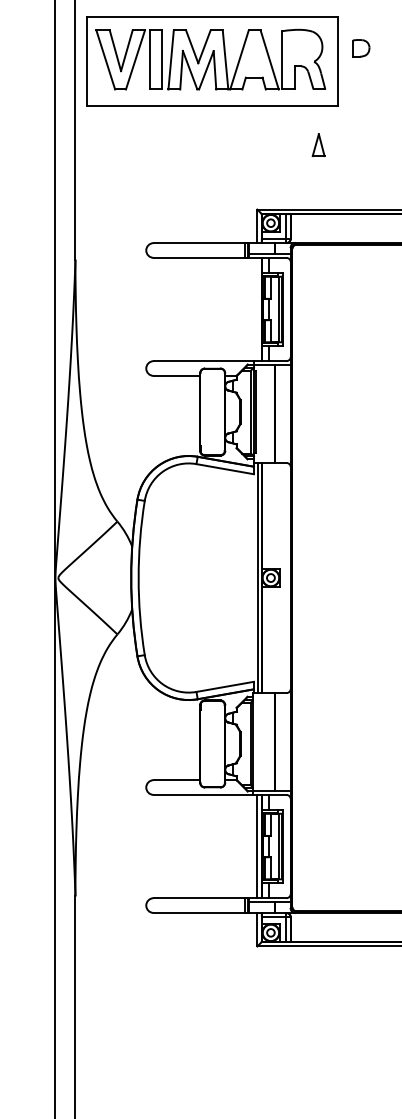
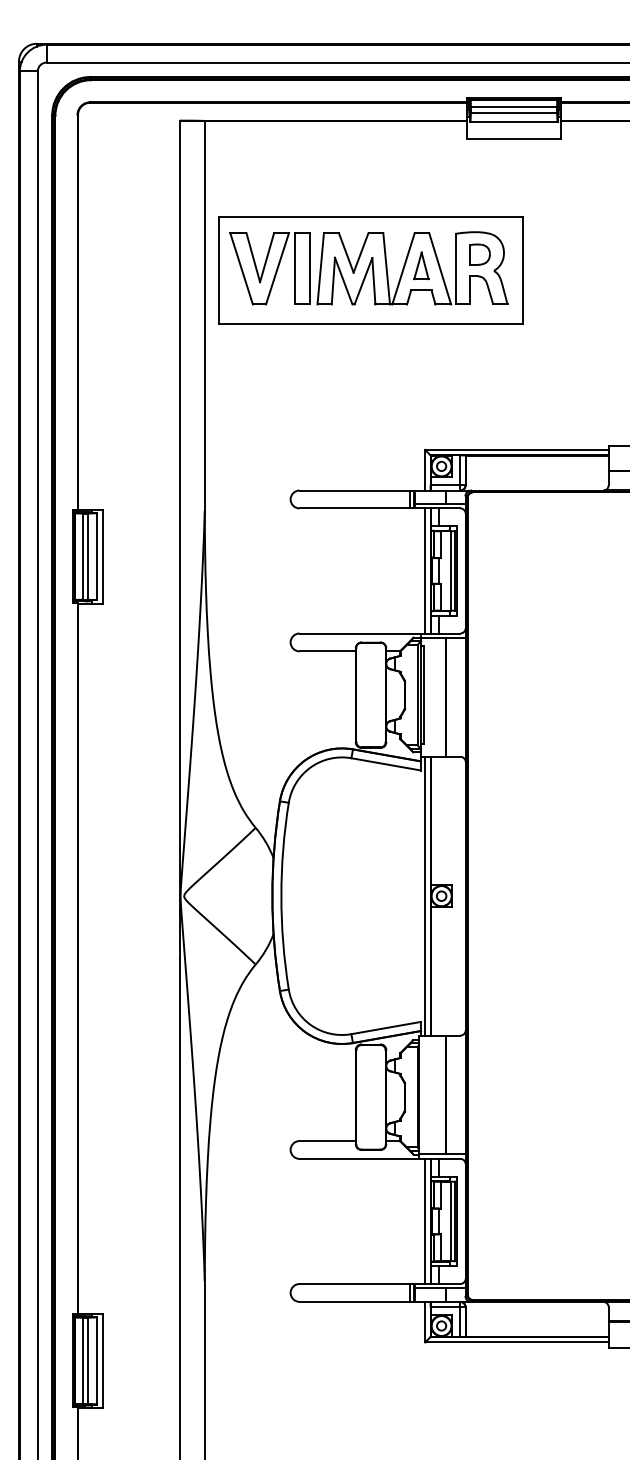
part: (360, 48) -> (479, 254), moved
part: (318, 144) -> (421, 265), moved
line: (257, 309) -> (425, 570), added

